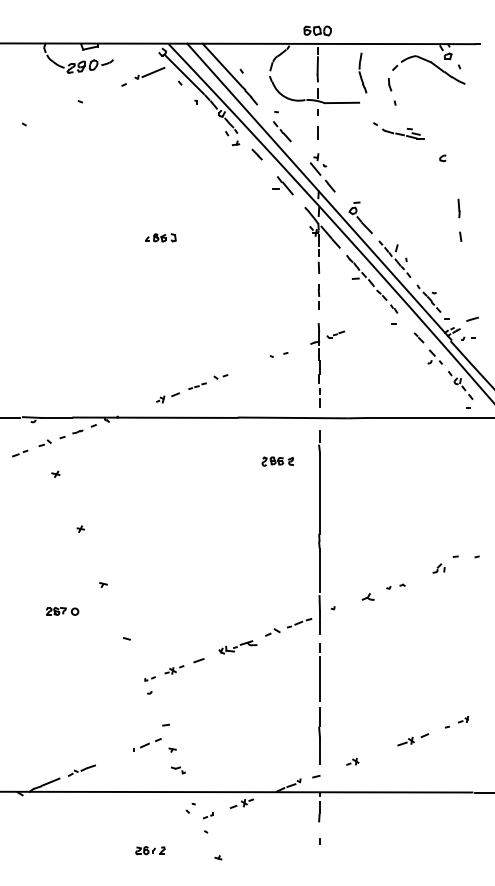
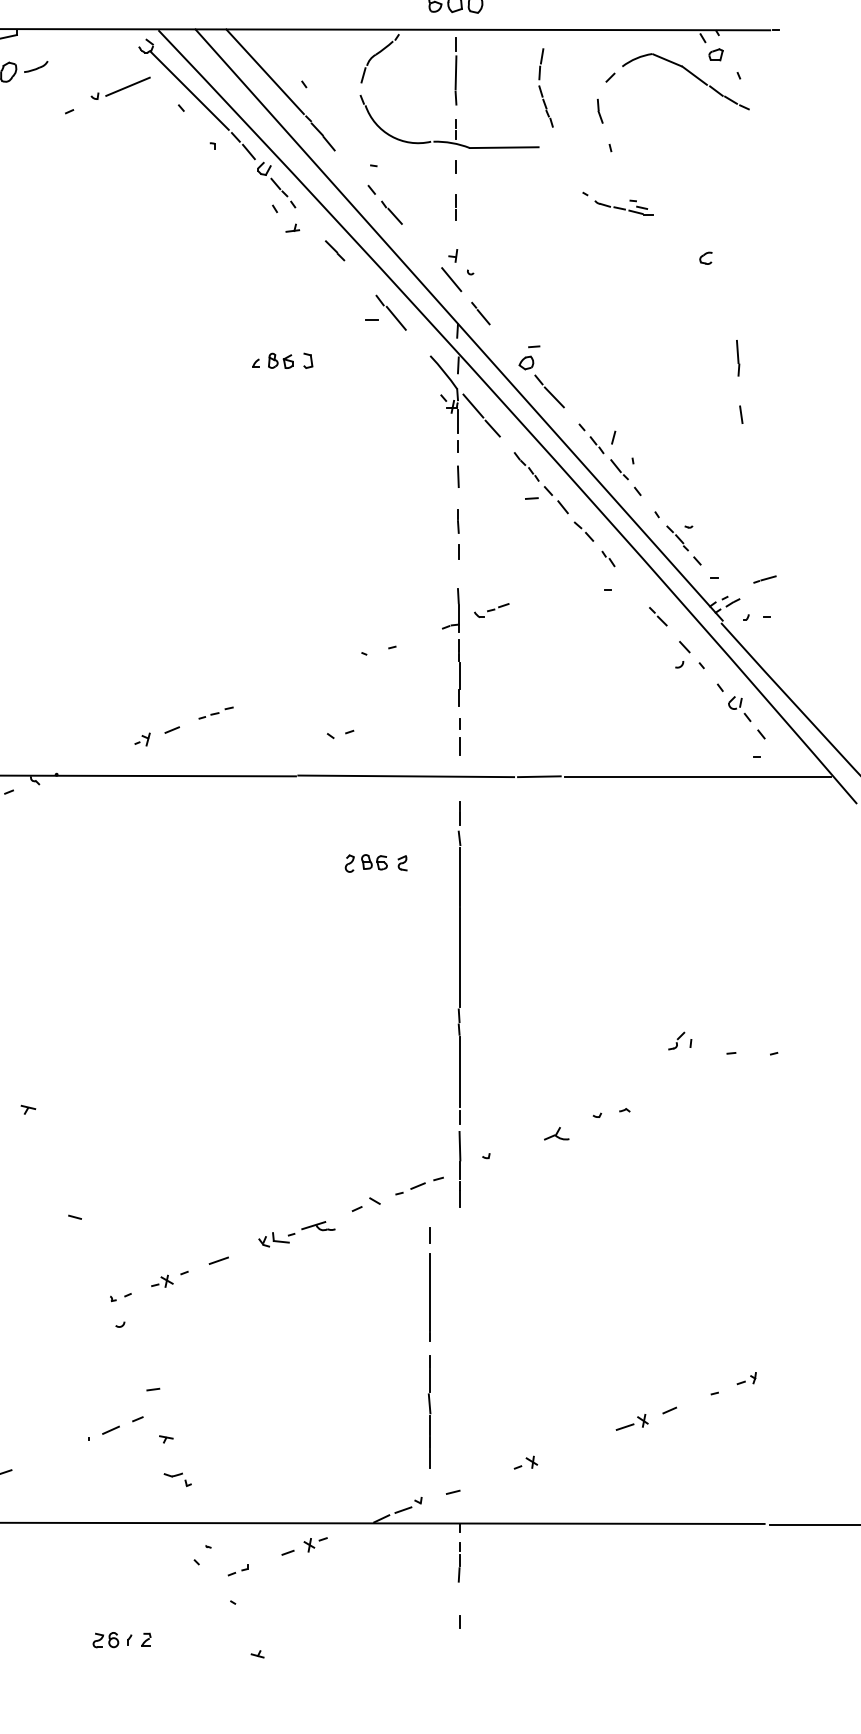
part: (398, 130) -> (617, 202), size x0.7
part: (160, 237) -> (281, 360), moved
part: (220, 376) -> (339, 733), moved
part: (438, 568) -> (679, 1040), moved
line: (319, 701) -> (429, 1342), moved

